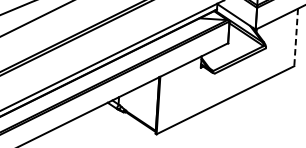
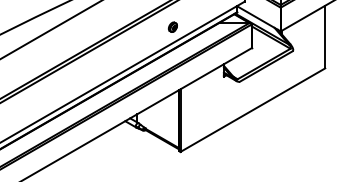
part: (156, 18) -> (172, 26), added
line: (296, 37) -> (325, 37), dashed -> solid

